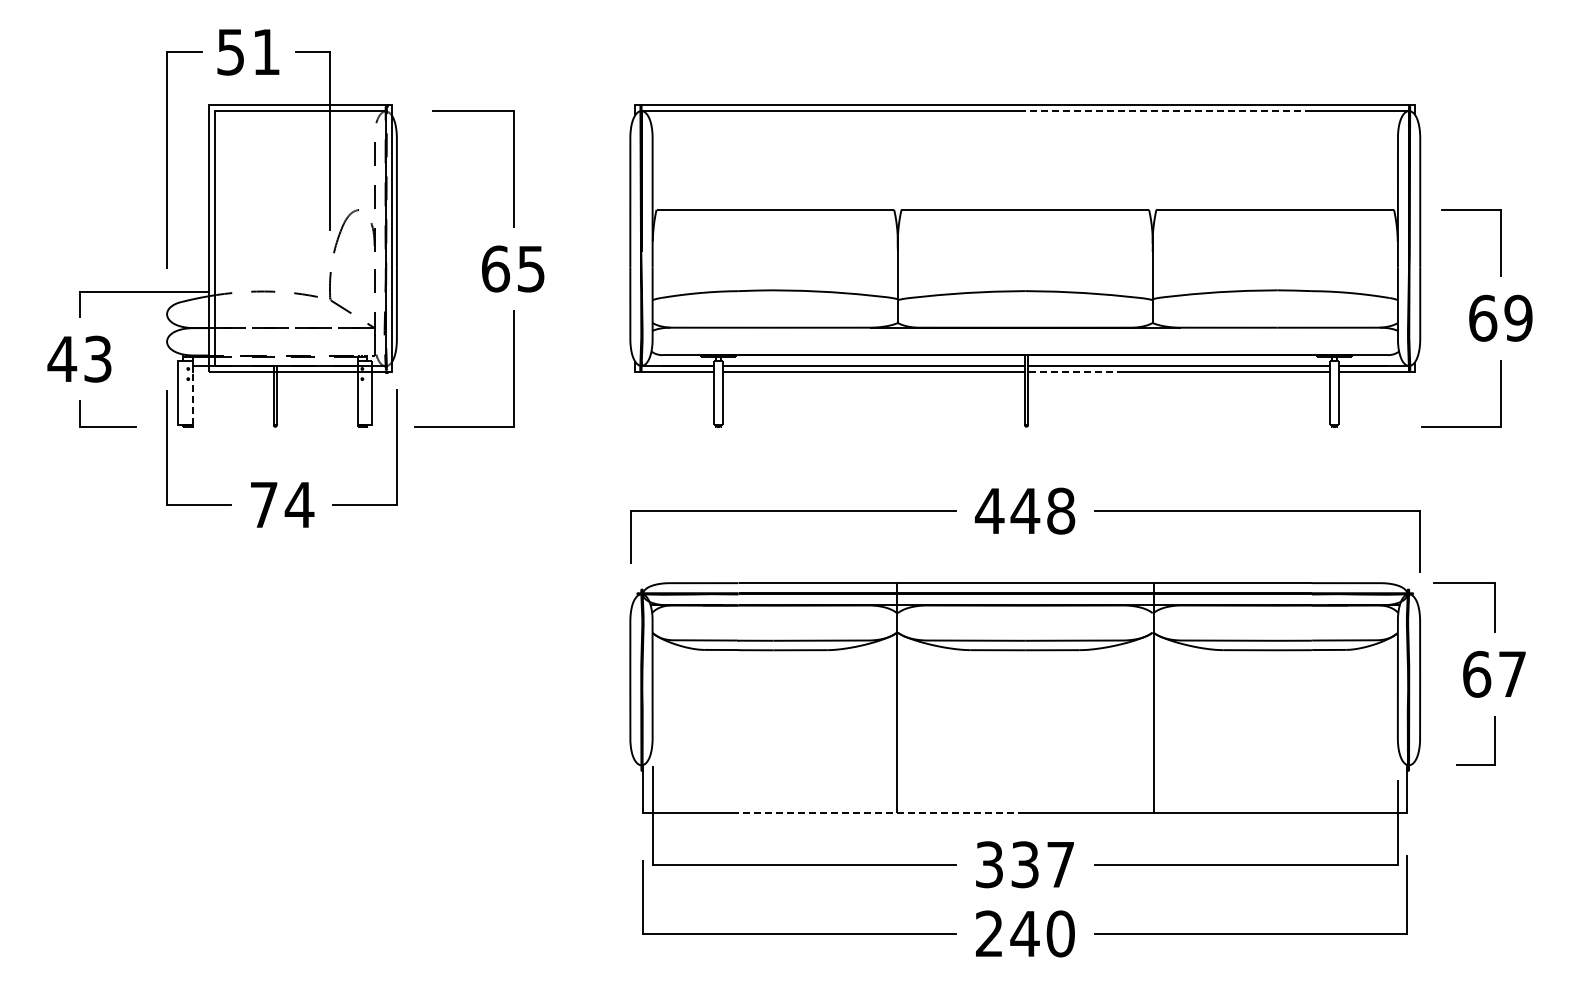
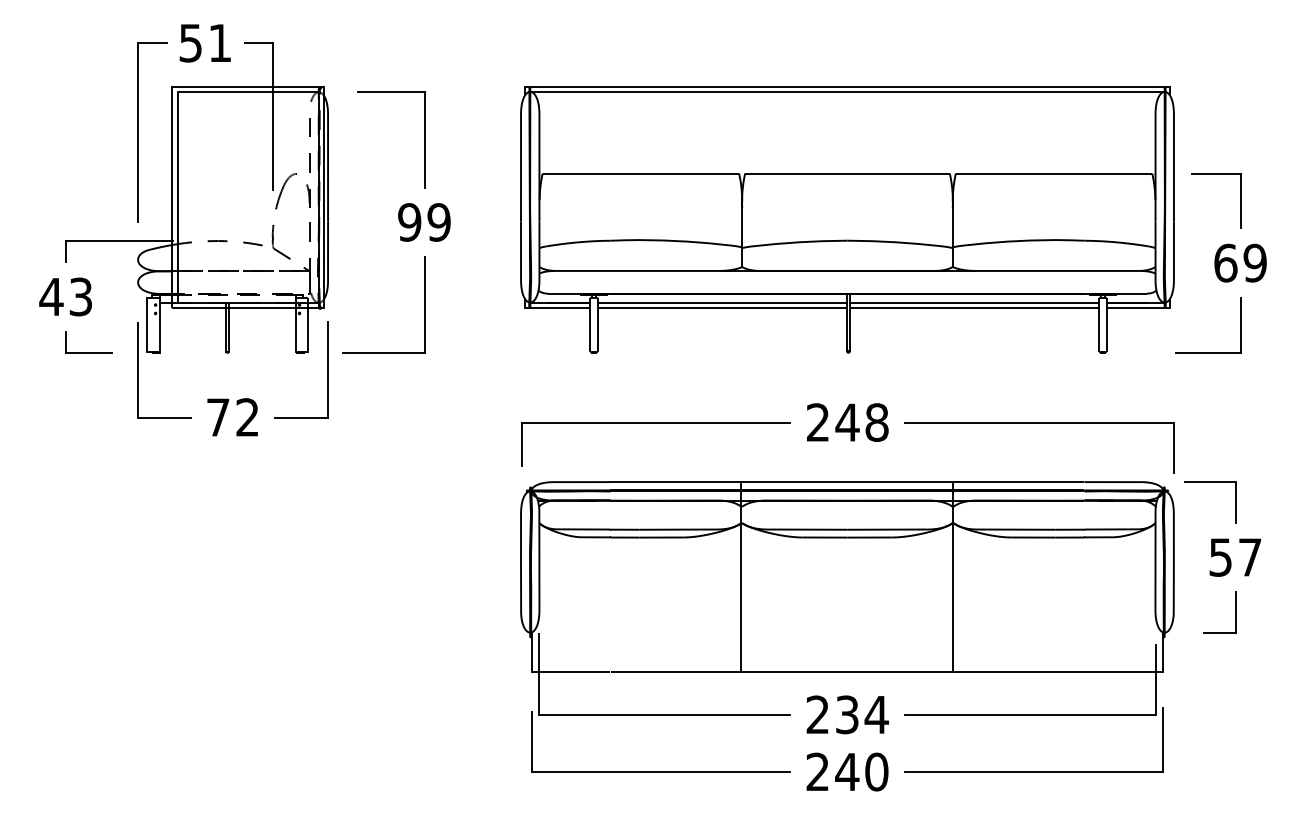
line: (1168, 111) -> (965, 92), dashed -> solid
text: (513, 268) -> (424, 222), 65 -> 99
line: (1075, 372) -> (888, 307), dashed -> solid
line: (193, 398) -> (159, 329), dashed -> solid
text: (299, 504) -> (247, 417), 74 -> 72
text: (989, 510) -> (817, 422), 448 -> 248
text: (1477, 673) -> (1221, 556), 67 -> 57
line: (881, 813) -> (728, 672), dashed -> solid
text: (1025, 864) -> (847, 714), 337 -> 234

